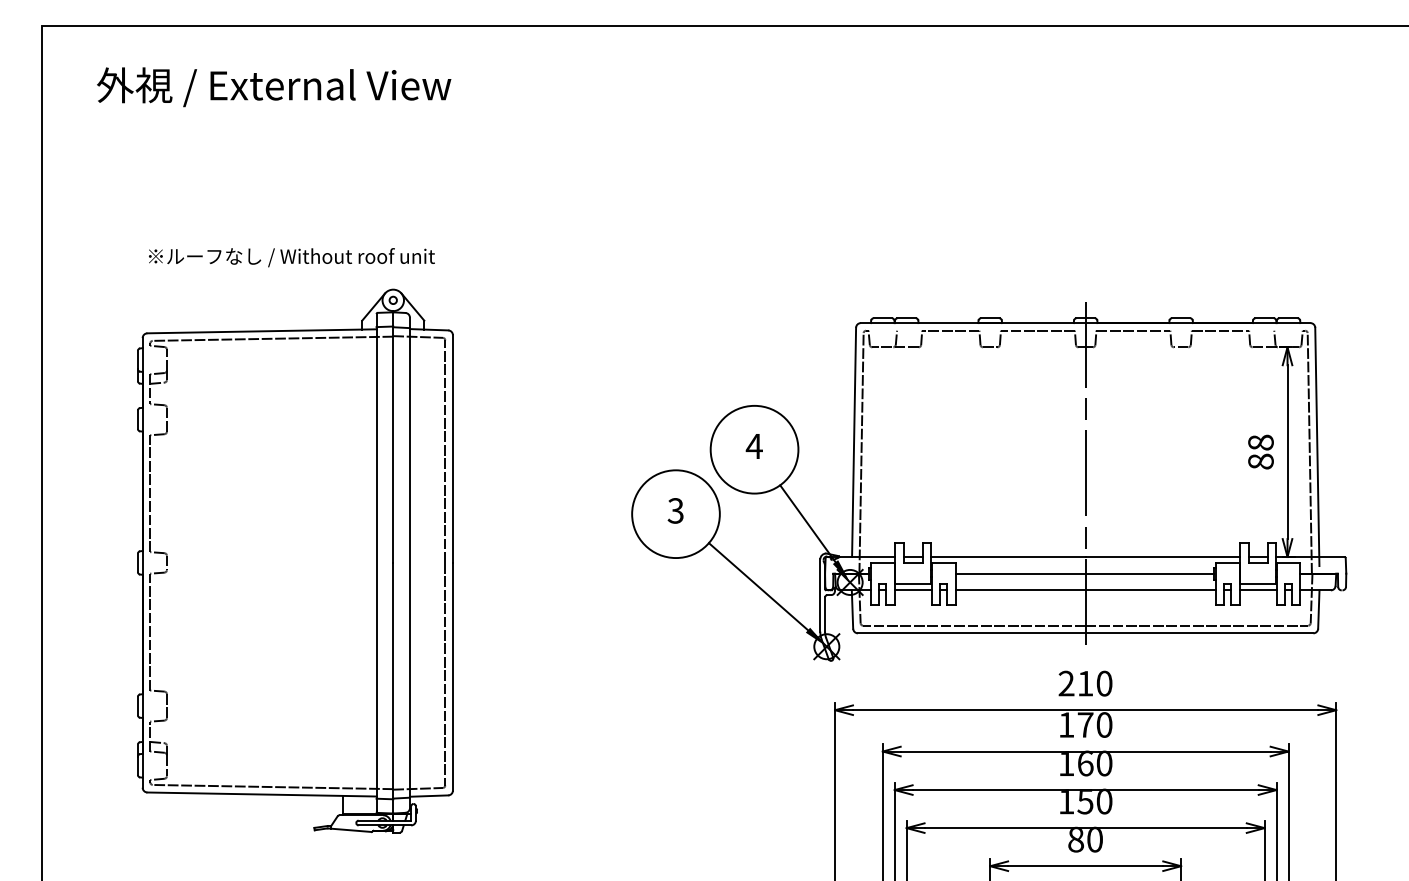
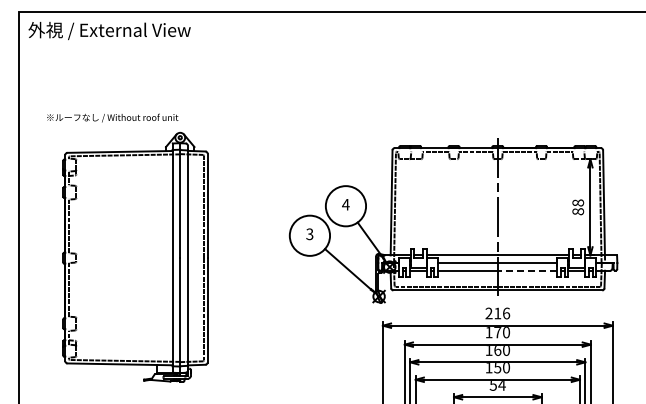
text: (273, 88) -> (109, 31), moved
text: (291, 256) -> (112, 117), moved
line: (1150, 589) -> (527, 270), solid -> dashed
text: (1104, 683) -> (506, 313), 210 -> 216
text: (1084, 840) -> (497, 385), 80 -> 54

